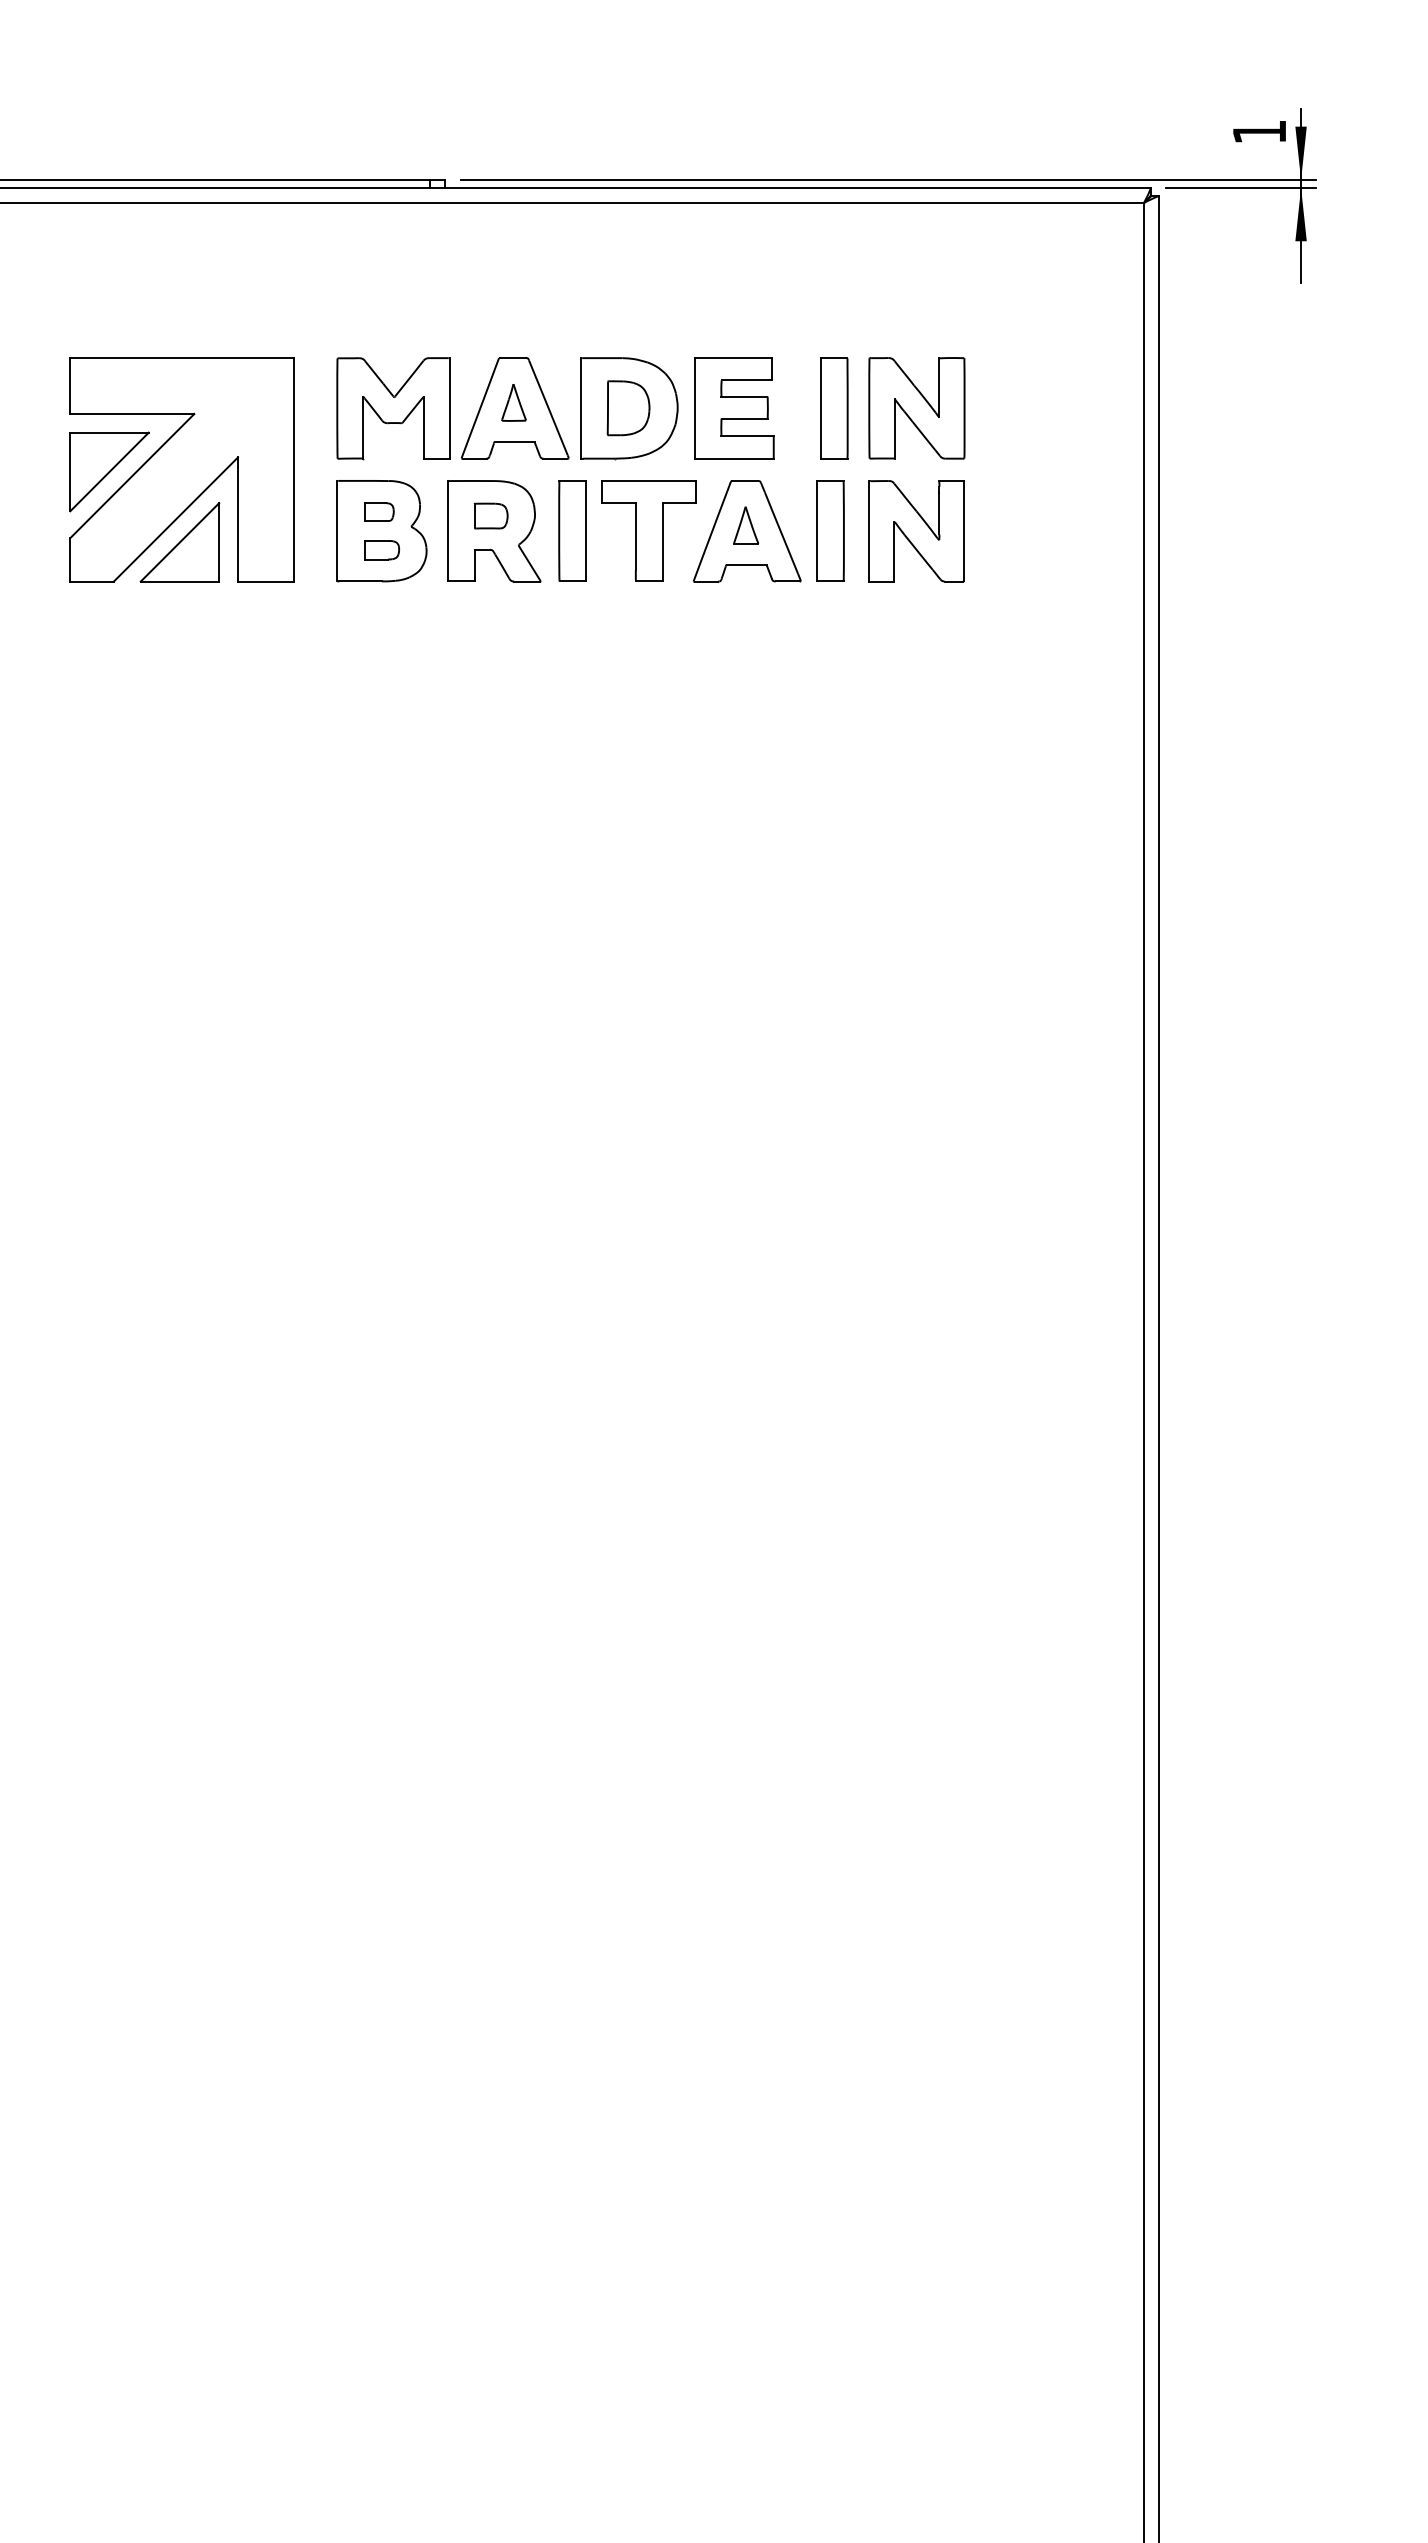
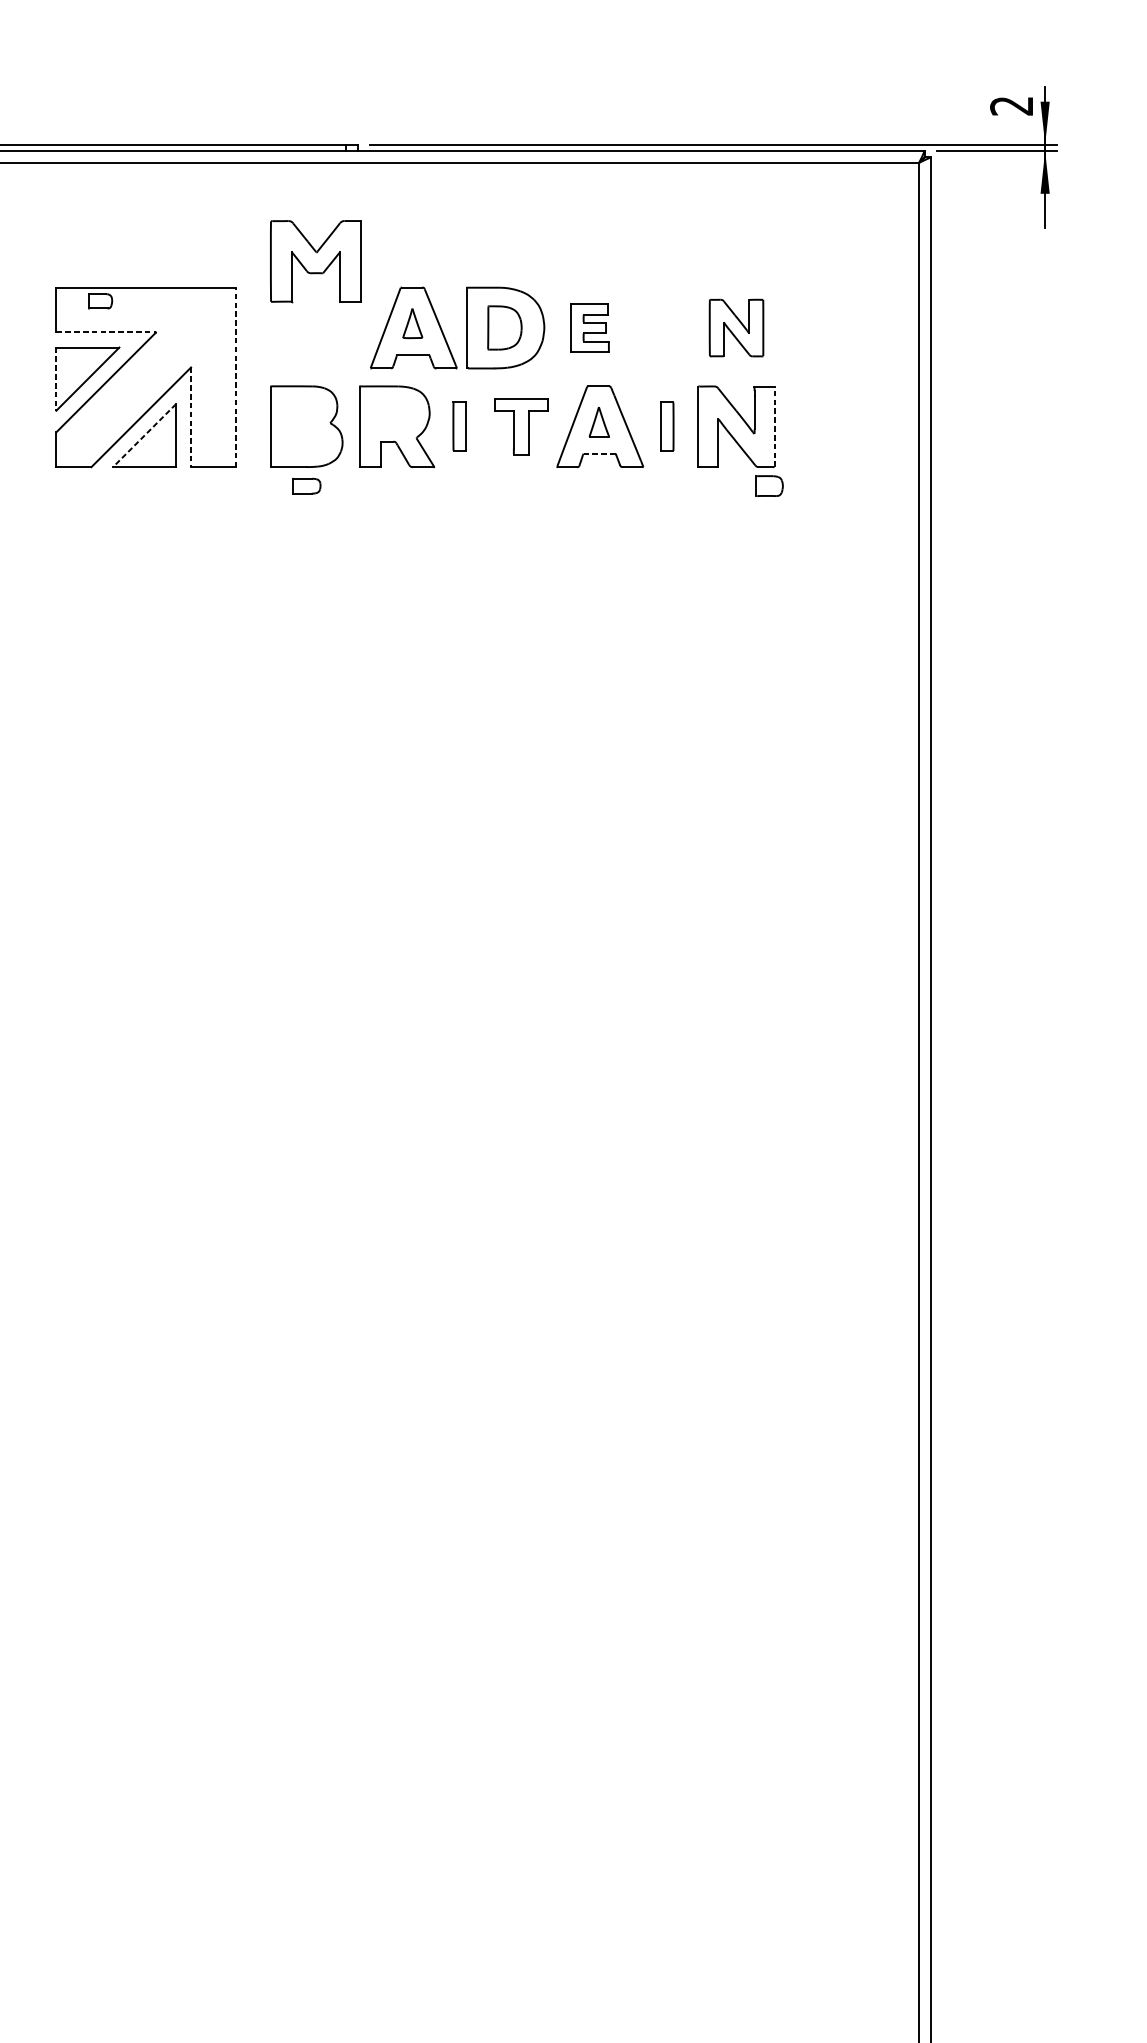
text: (1258, 132) -> (1010, 106), 1 -> 2
part: (393, 408) -> (316, 261), moved
part: (734, 408) -> (589, 328), size x0.6
part: (834, 408) -> (670, 328), removed
part: (916, 408) -> (736, 328), size x0.7
line: (132, 413) -> (106, 332), solid -> dashed
line: (293, 469) -> (235, 377), solid -> dashed
line: (70, 472) -> (56, 379), solid -> dashed
part: (379, 511) -> (100, 300), moved
part: (490, 515) -> (769, 485), moved
line: (238, 520) -> (191, 418), solid -> dashed
part: (572, 530) -> (459, 426), size x0.6
part: (648, 530) -> (520, 426), size x0.7
part: (830, 530) -> (667, 426), size x0.6
line: (964, 530) -> (774, 426), solid -> dashed
line: (179, 542) -> (144, 435), solid -> dashed
part: (381, 550) -> (306, 486), moved
line: (746, 564) -> (599, 453), solid -> dashed

